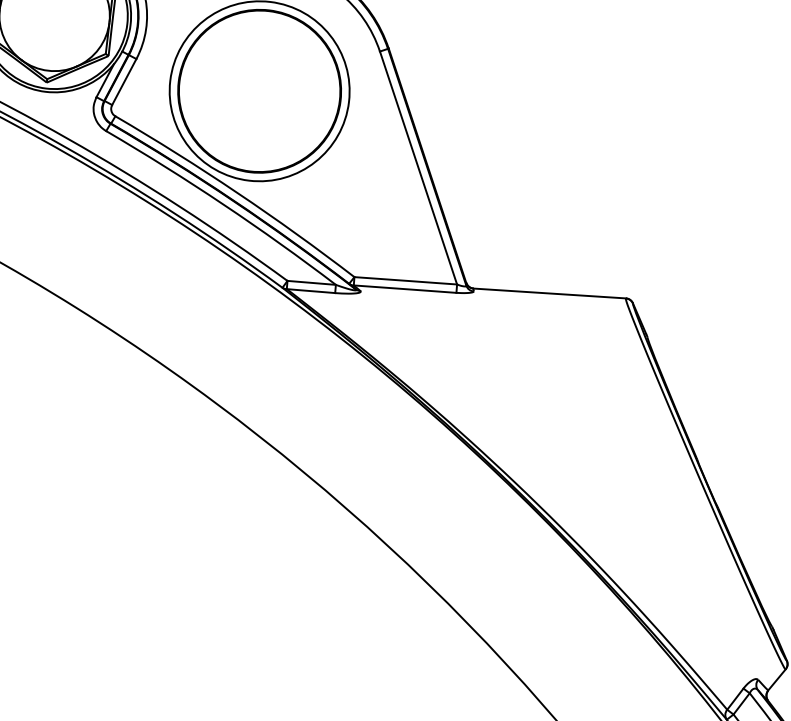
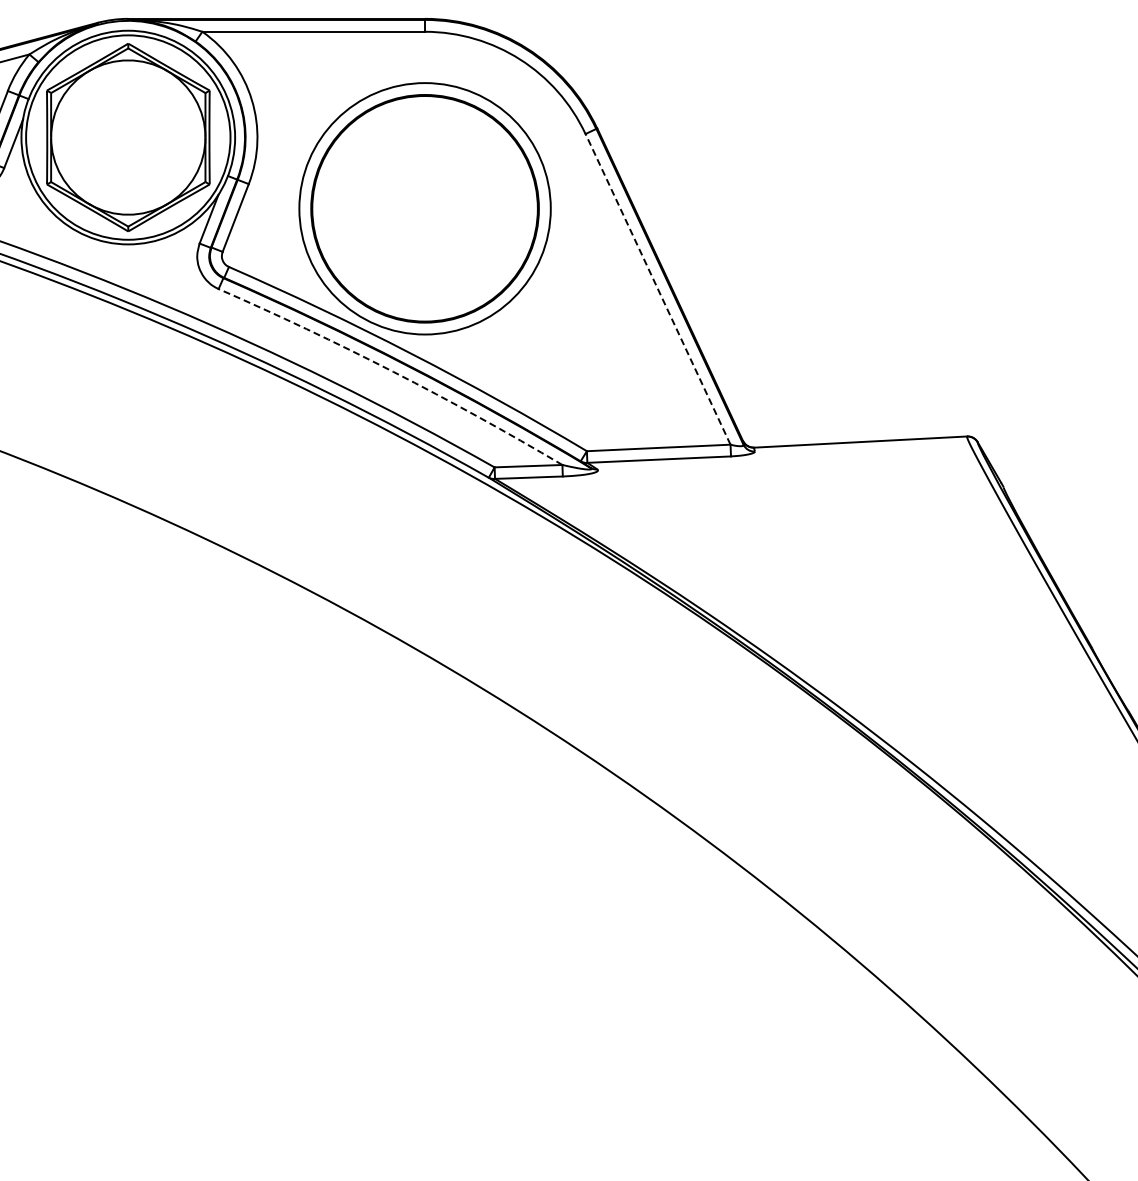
line: (418, 167) -> (657, 288), solid -> dashed
arc: (223, 204) -> (393, 371), solid -> dashed

